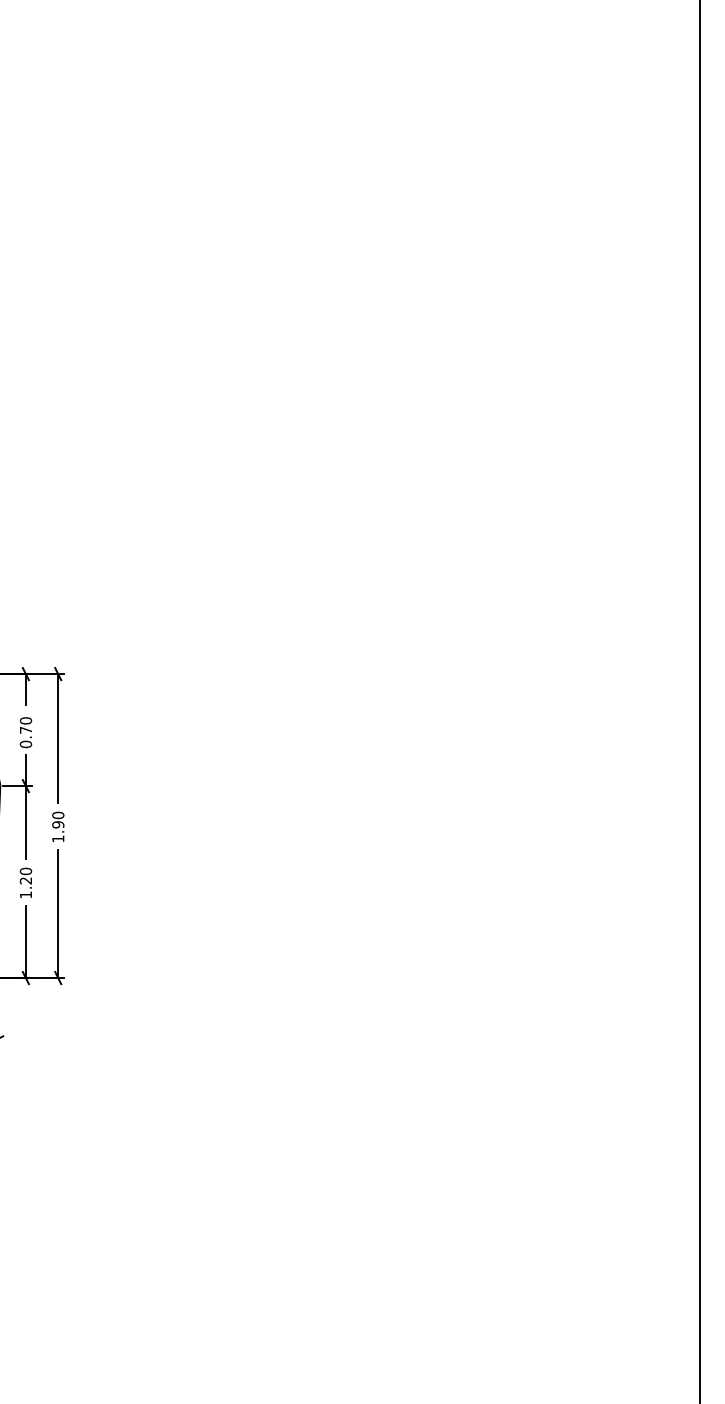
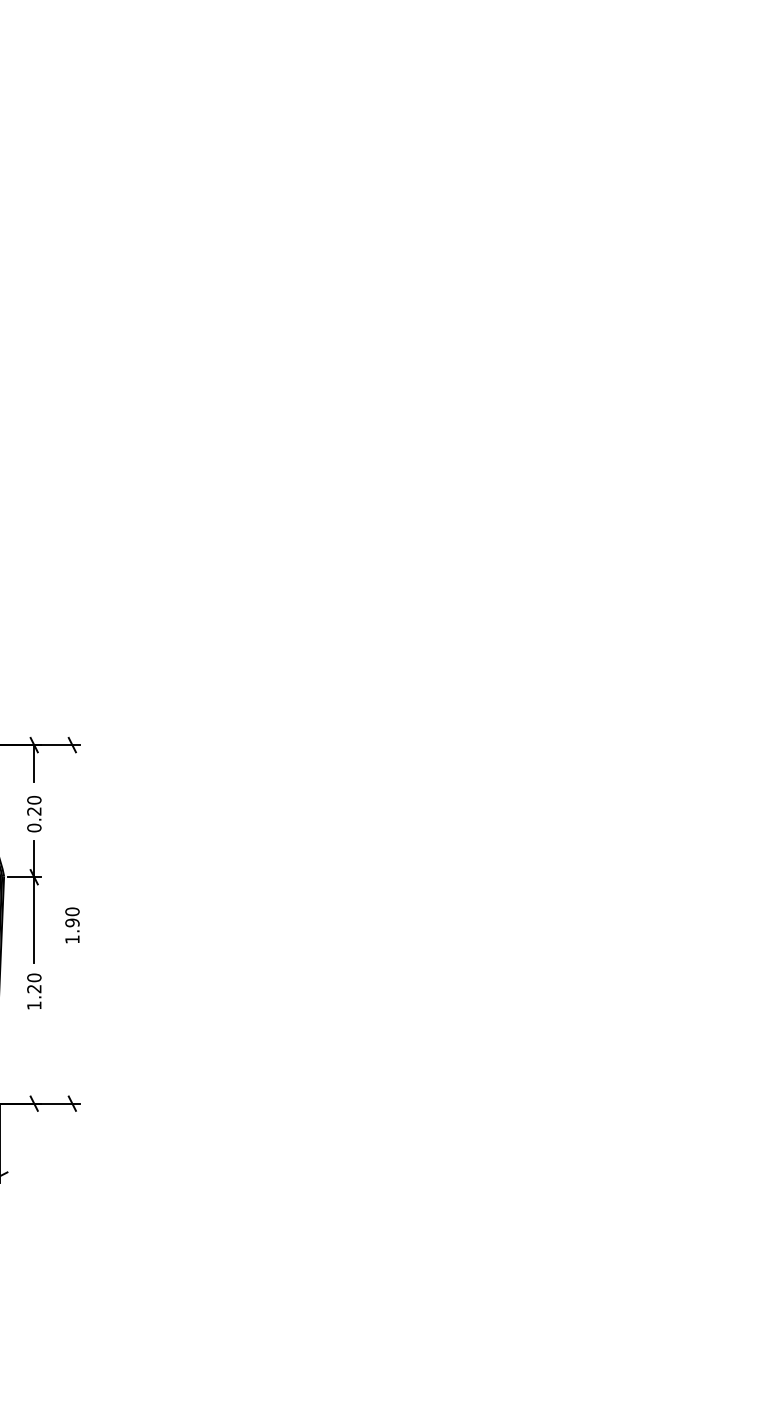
text: (25, 729) -> (33, 810), 0.70 -> 0.20
line: (58, 738) -> (72, 821), removed
line: (58, 913) -> (72, 1027), removed
line: (25, 941) -> (33, 1060), removed

